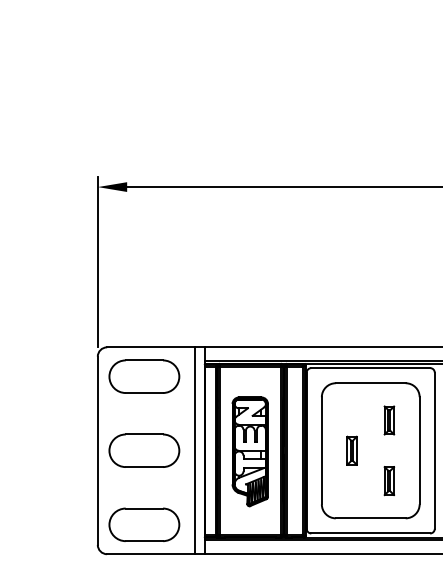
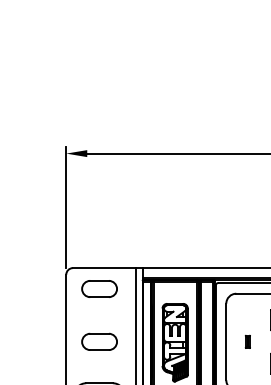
part: (144, 376) -> (99, 288), size x0.7
part: (144, 450) -> (99, 341), size x0.7
part: (351, 450) -> (247, 341), size x0.6

